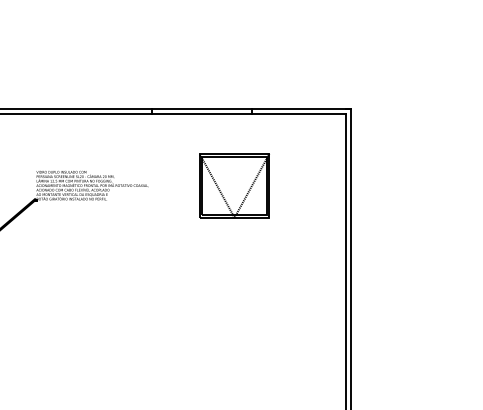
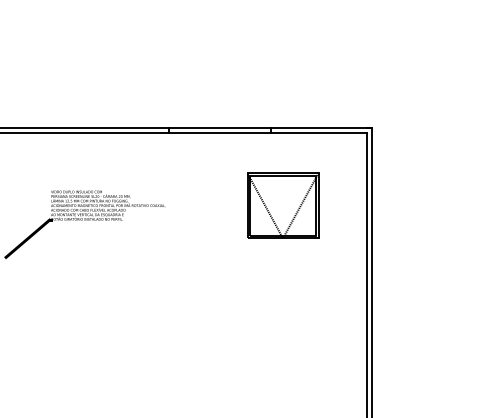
part: (235, 185) -> (283, 205), moved

